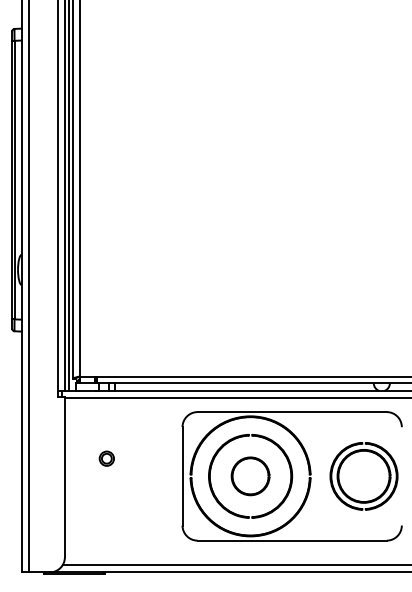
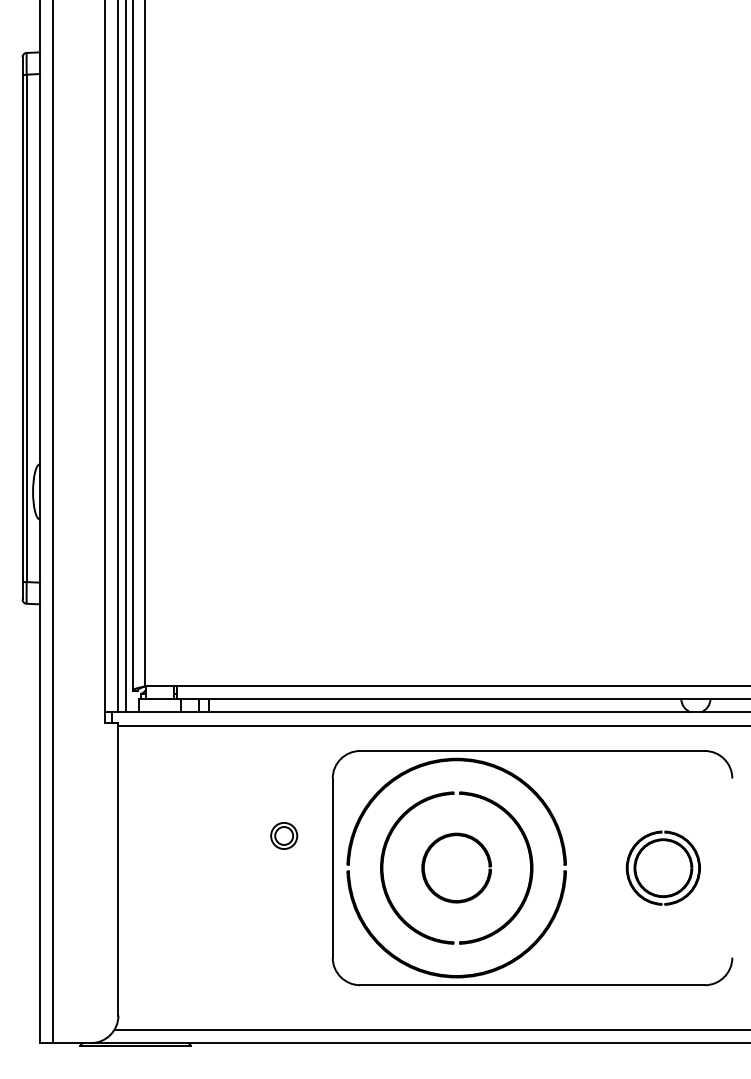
part: (106, 458) -> (283, 835), moved
part: (363, 476) -> (662, 868), size x0.6

